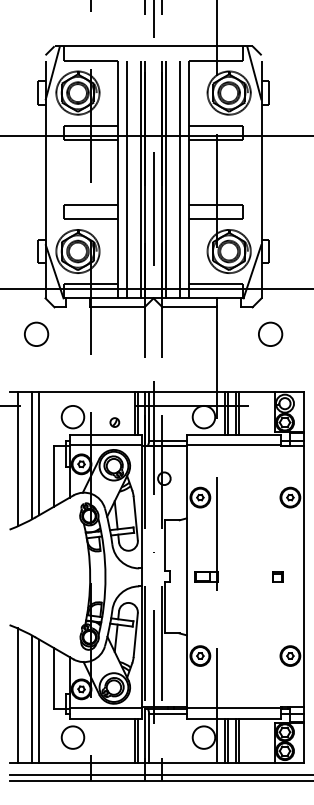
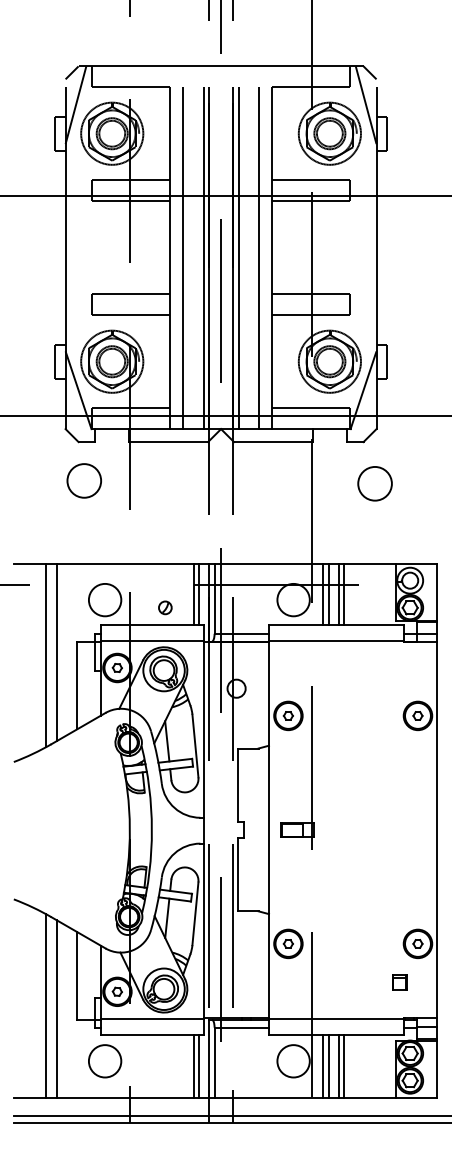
circle: (36, 333) -> (84, 479), moved
circle: (270, 333) -> (374, 482), moved
line: (17, 458) -> (25, 659), removed
part: (277, 576) -> (399, 981), moved
line: (17, 695) -> (25, 1000), removed

